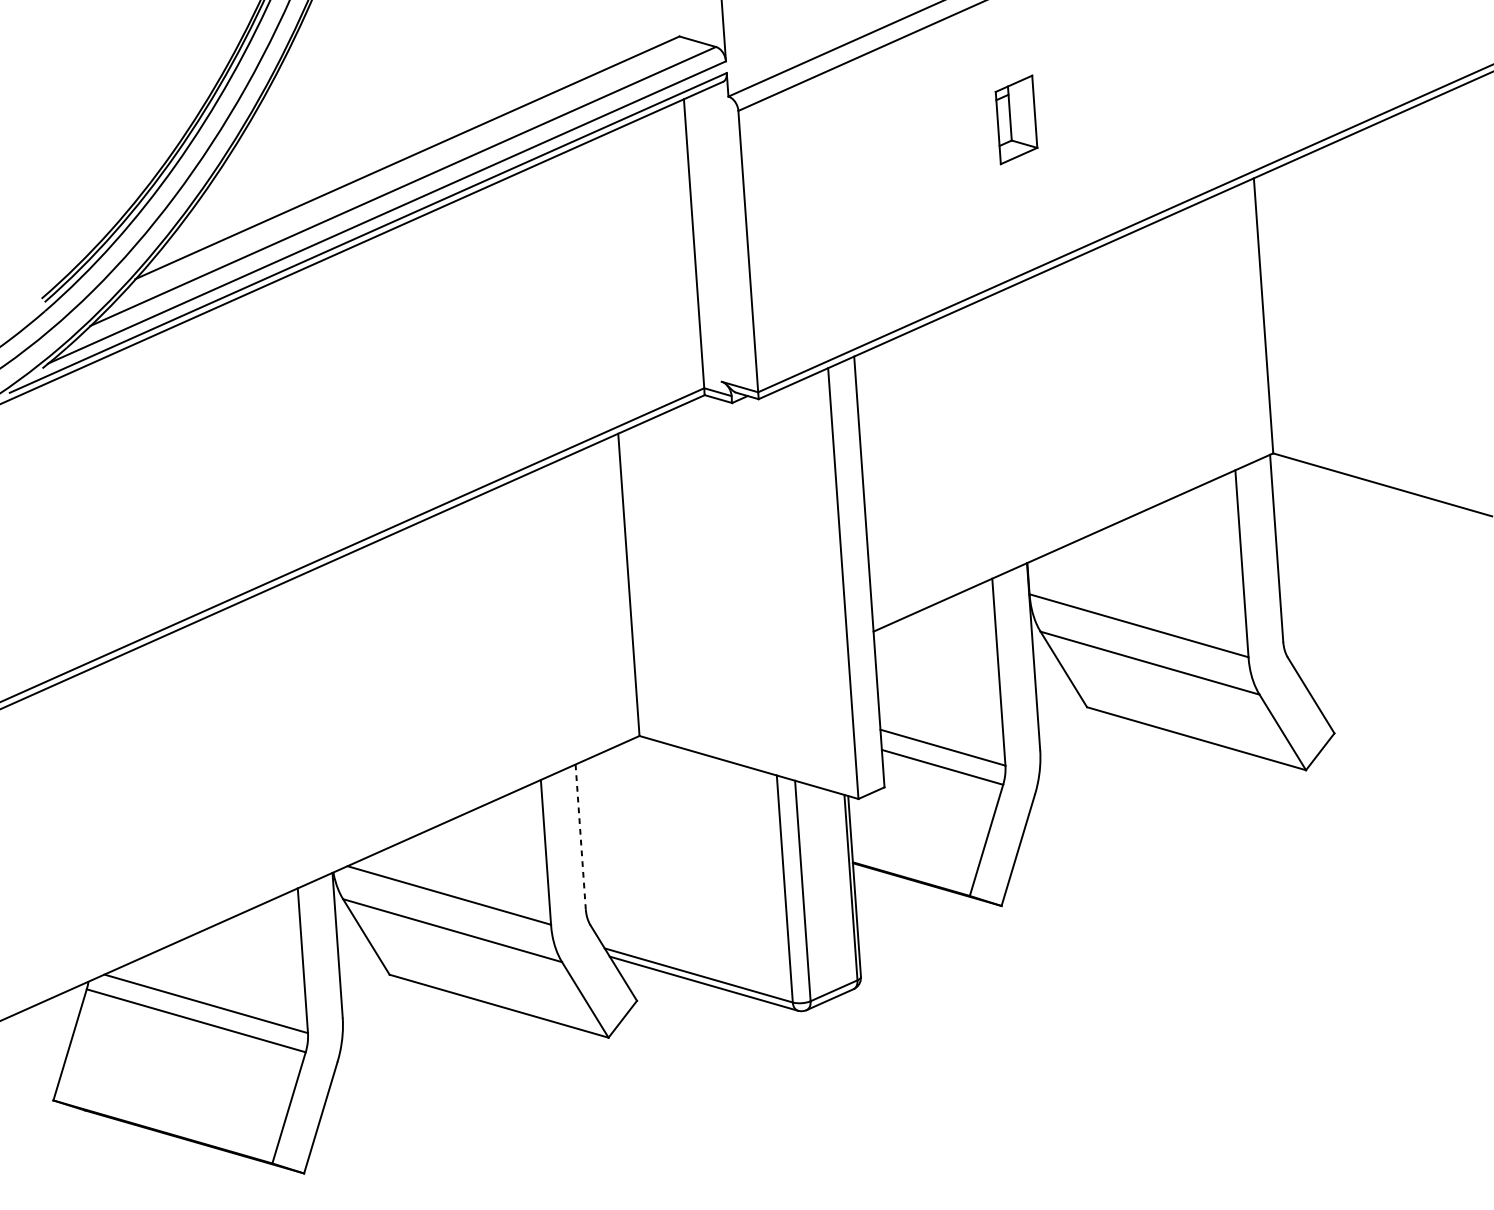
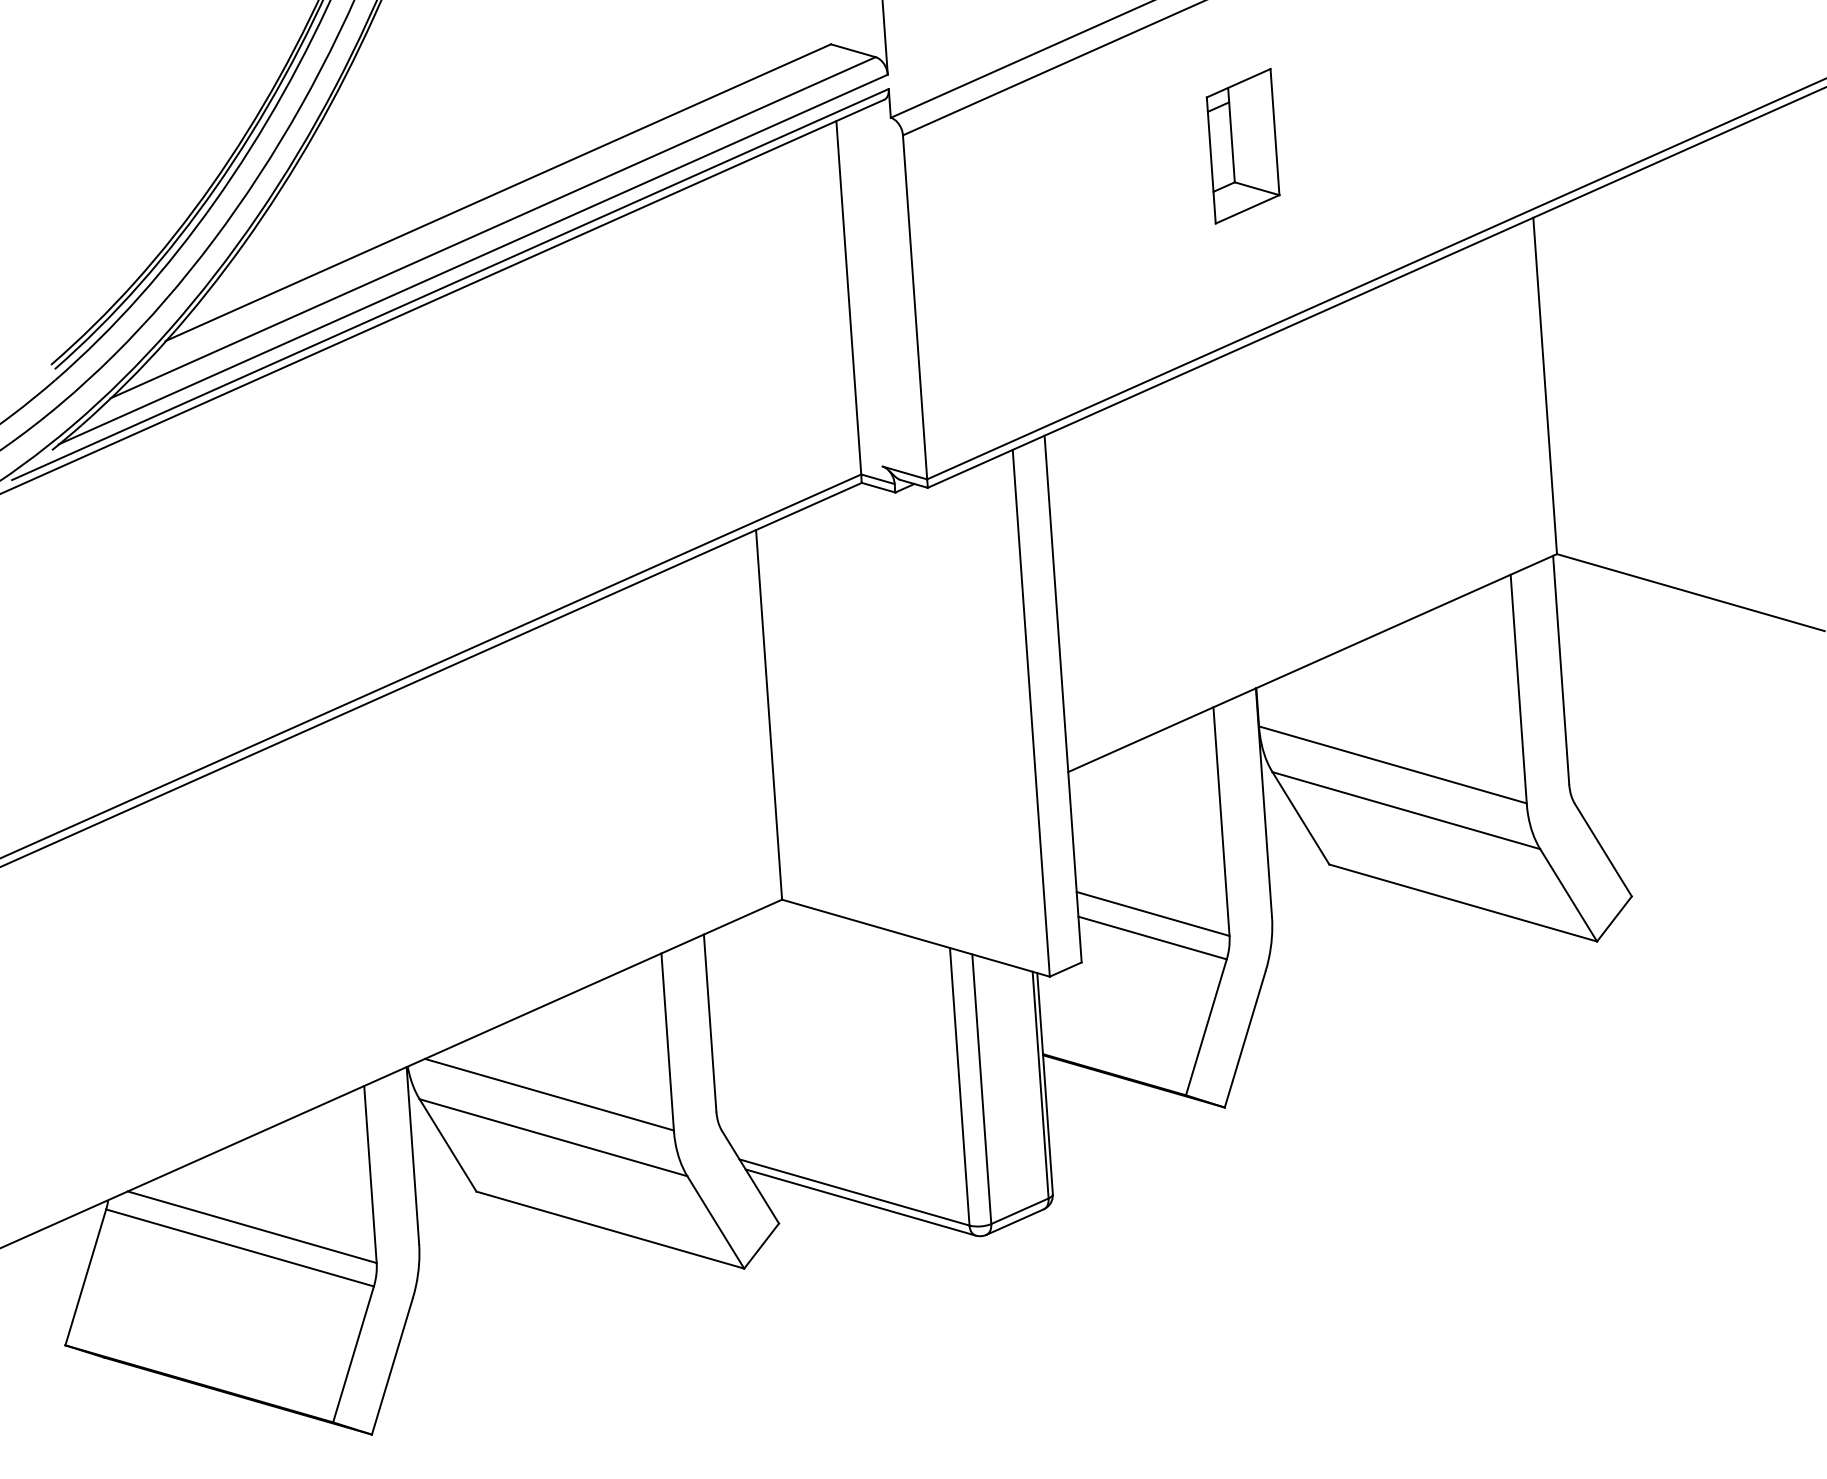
part: (1016, 120) -> (1242, 146), size x1.43
line: (580, 837) -> (710, 1023), dashed -> solid

